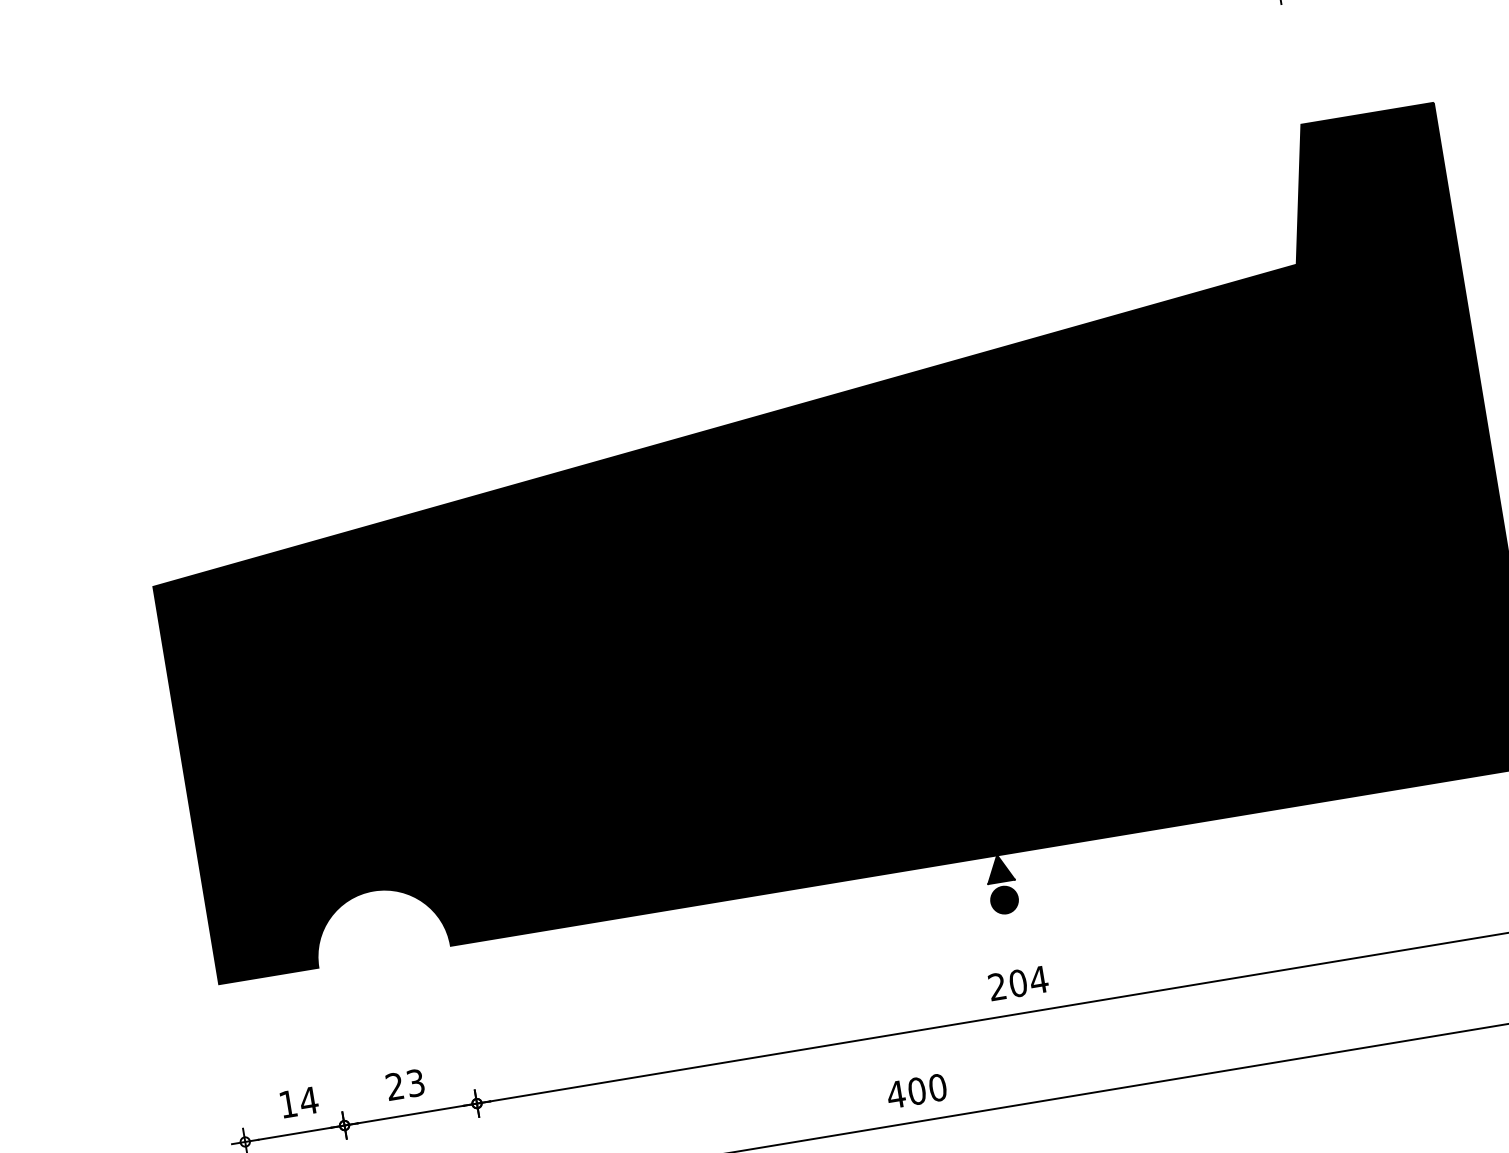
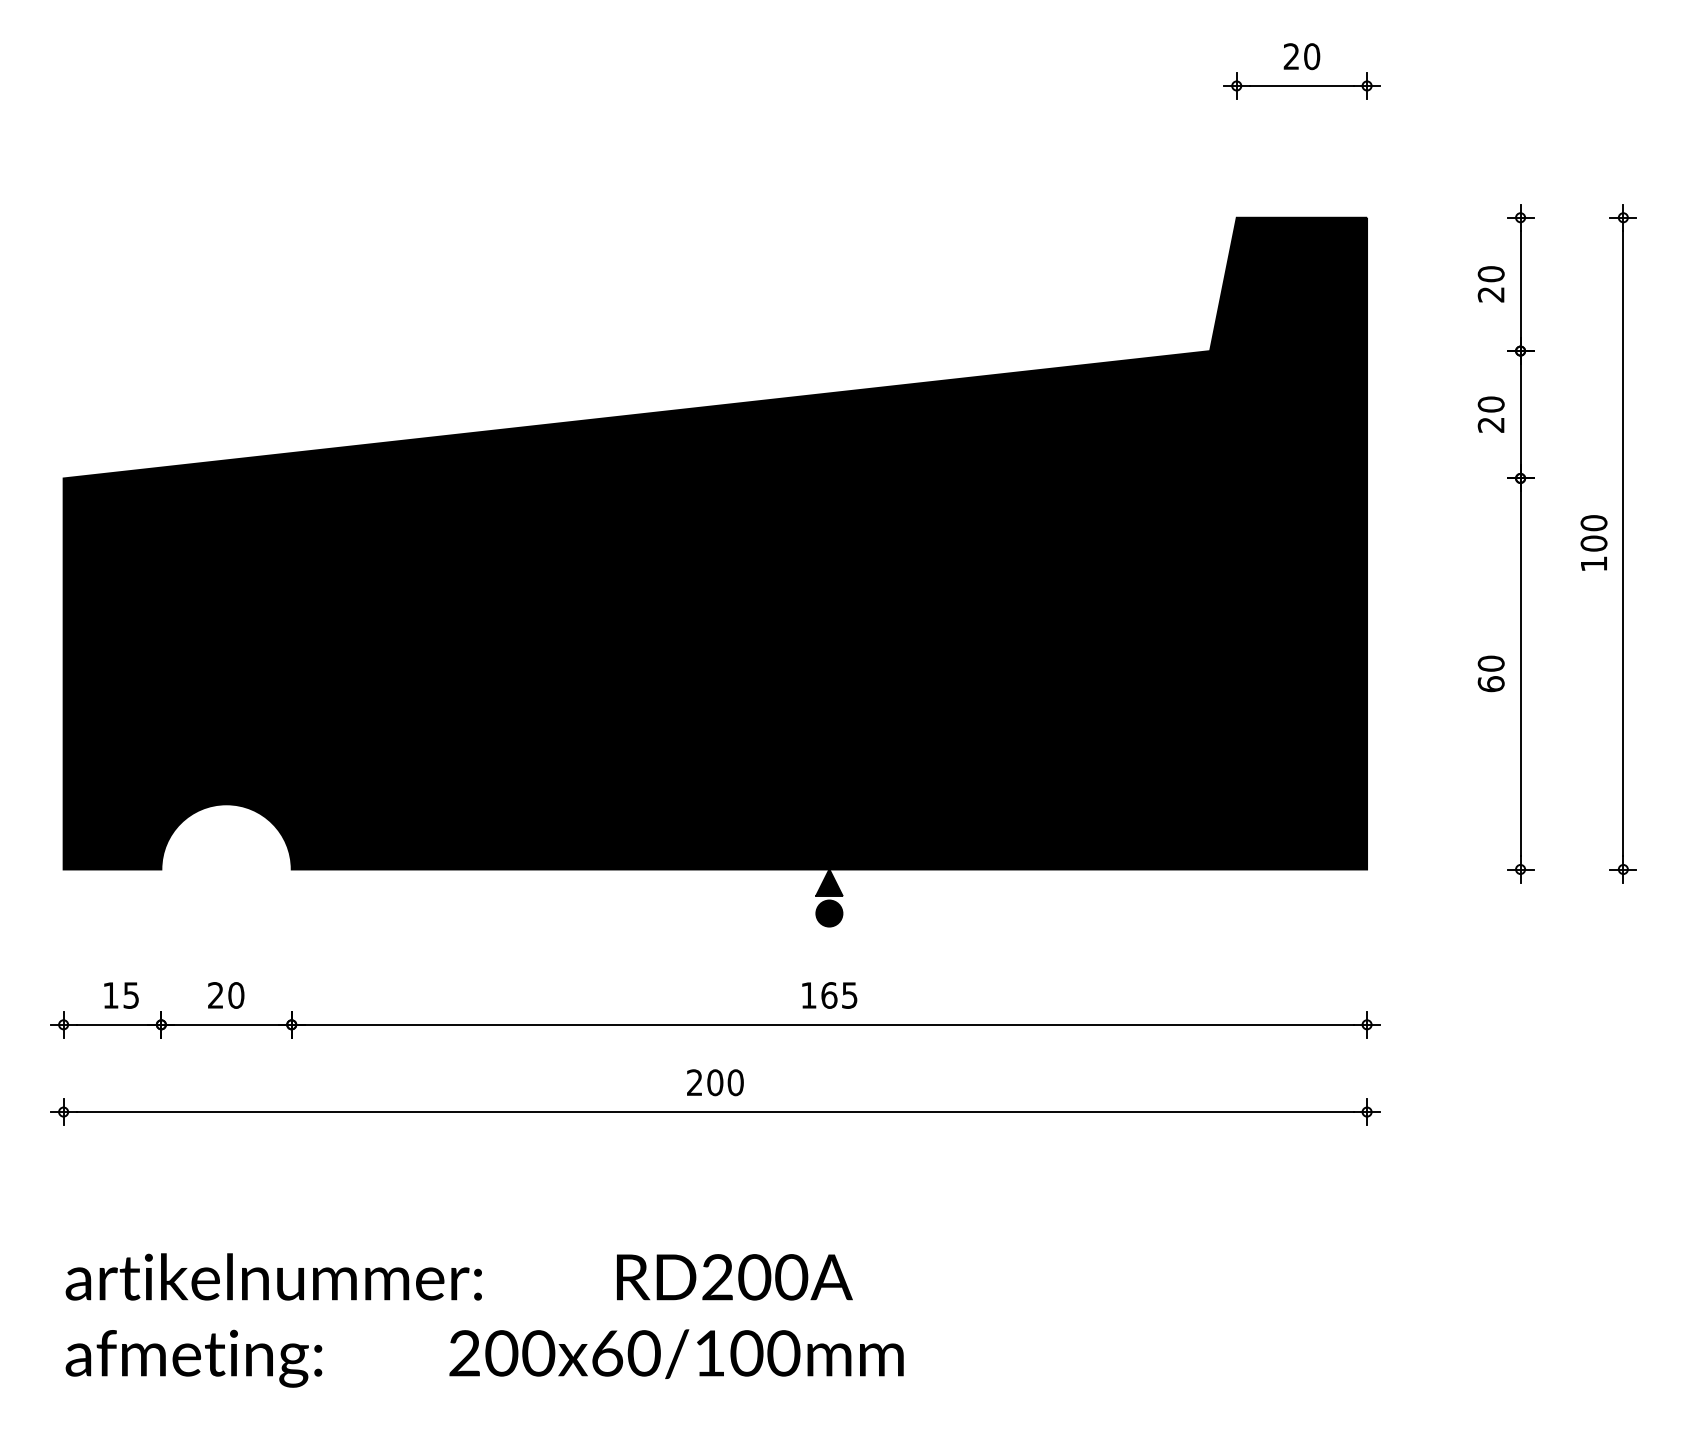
text: (1018, 983) -> (829, 995), 204 -> 165
text: (415, 1083) -> (236, 995), 23 -> 20
text: (895, 1094) -> (694, 1082), 400 -> 200
text: (308, 1100) -> (130, 995), 14 -> 15

